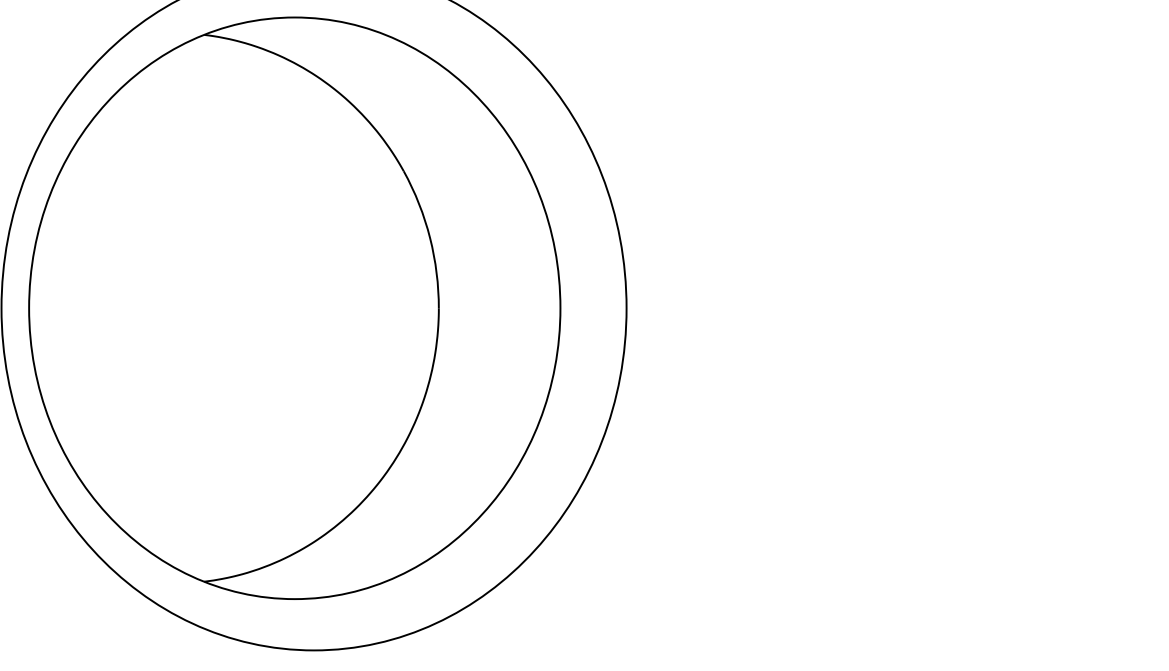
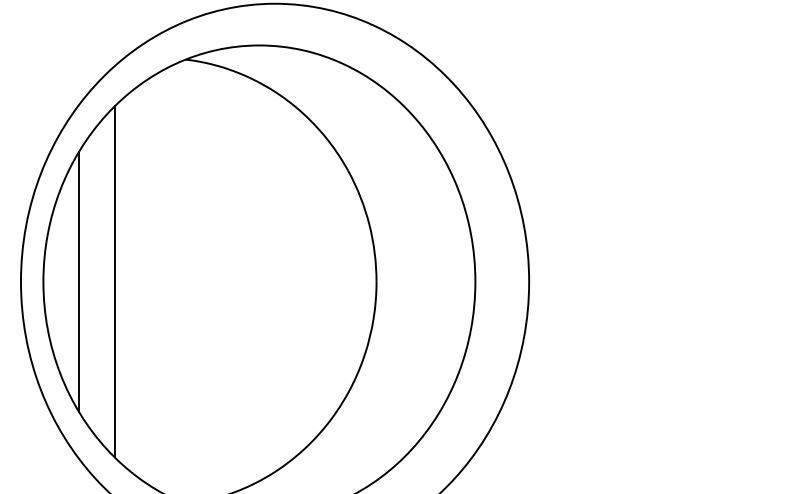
line: (72, 307) -> (78, 281), added
line: (116, 308) -> (114, 282), added

